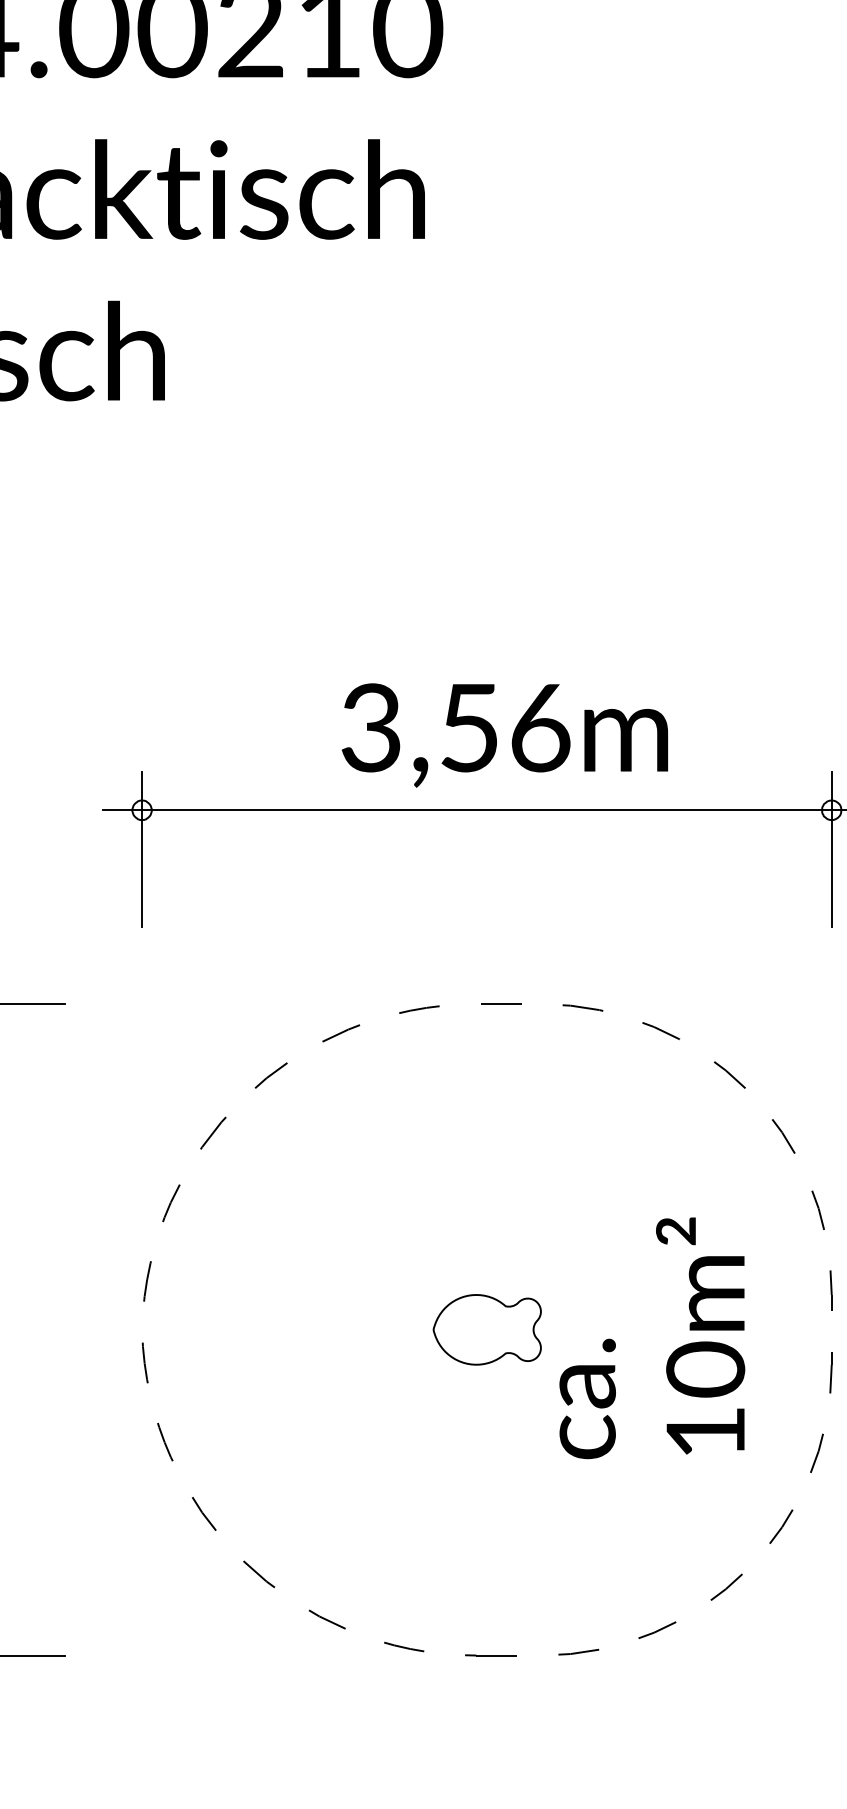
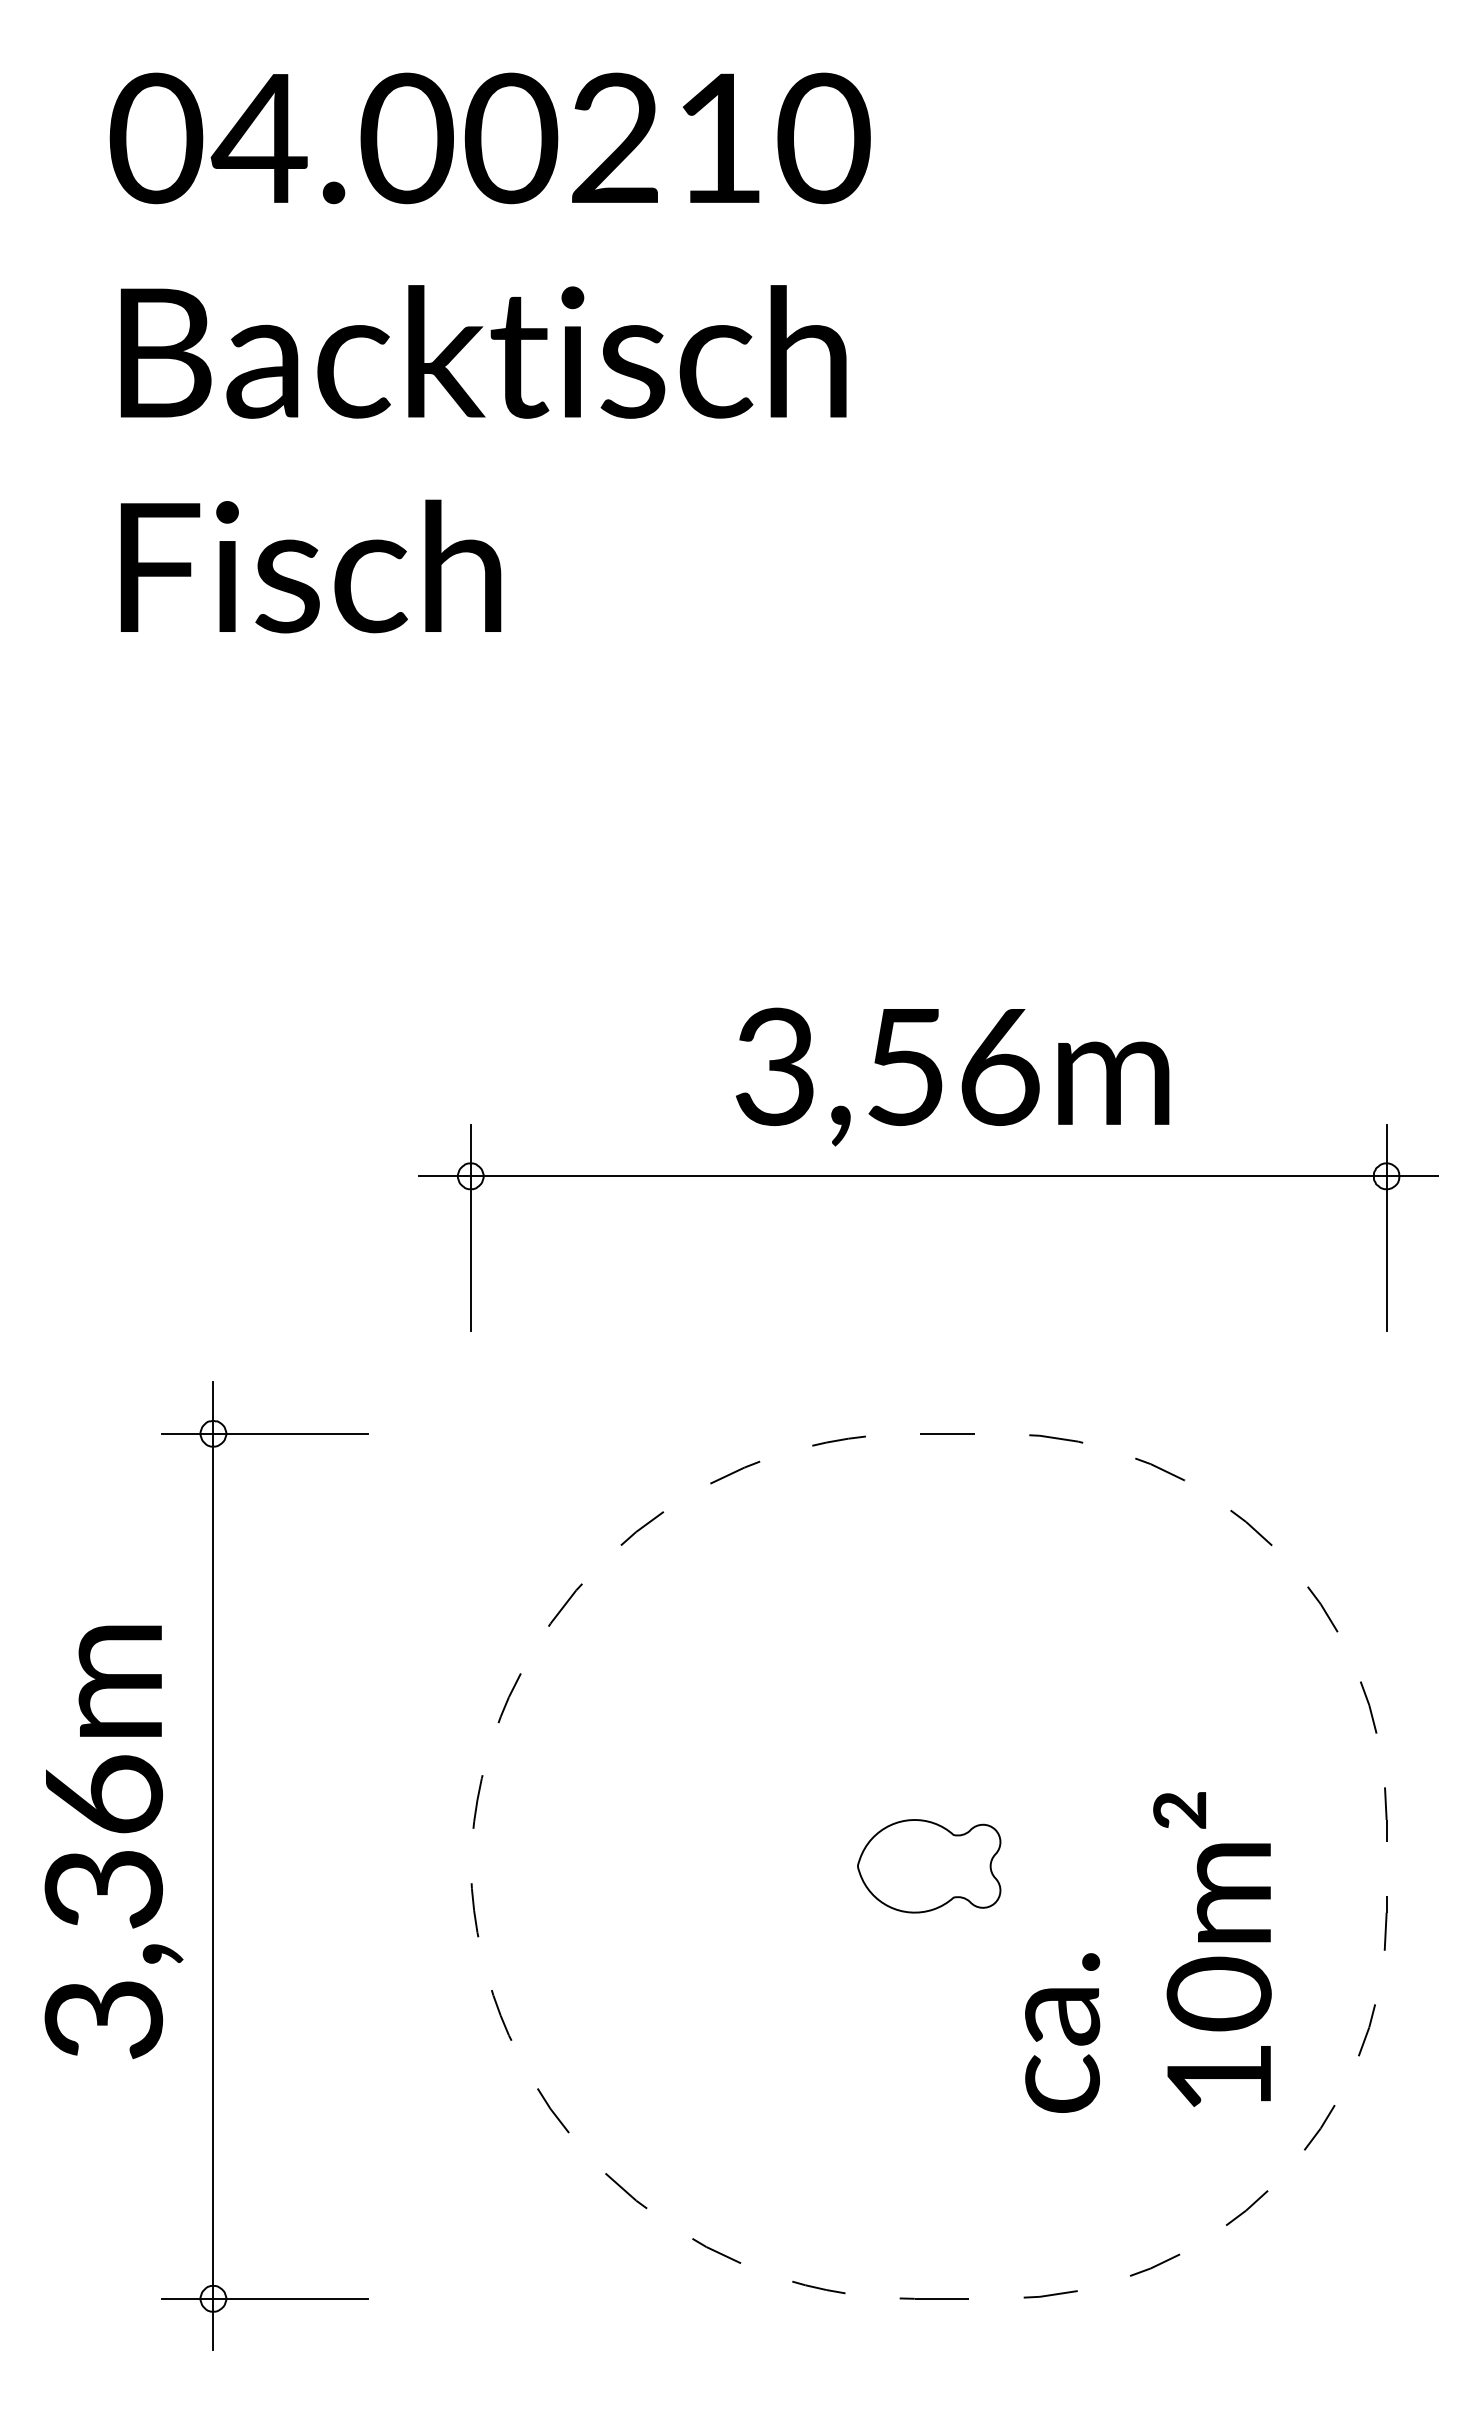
text: (652, 1338) -> (1148, 1952), moved

